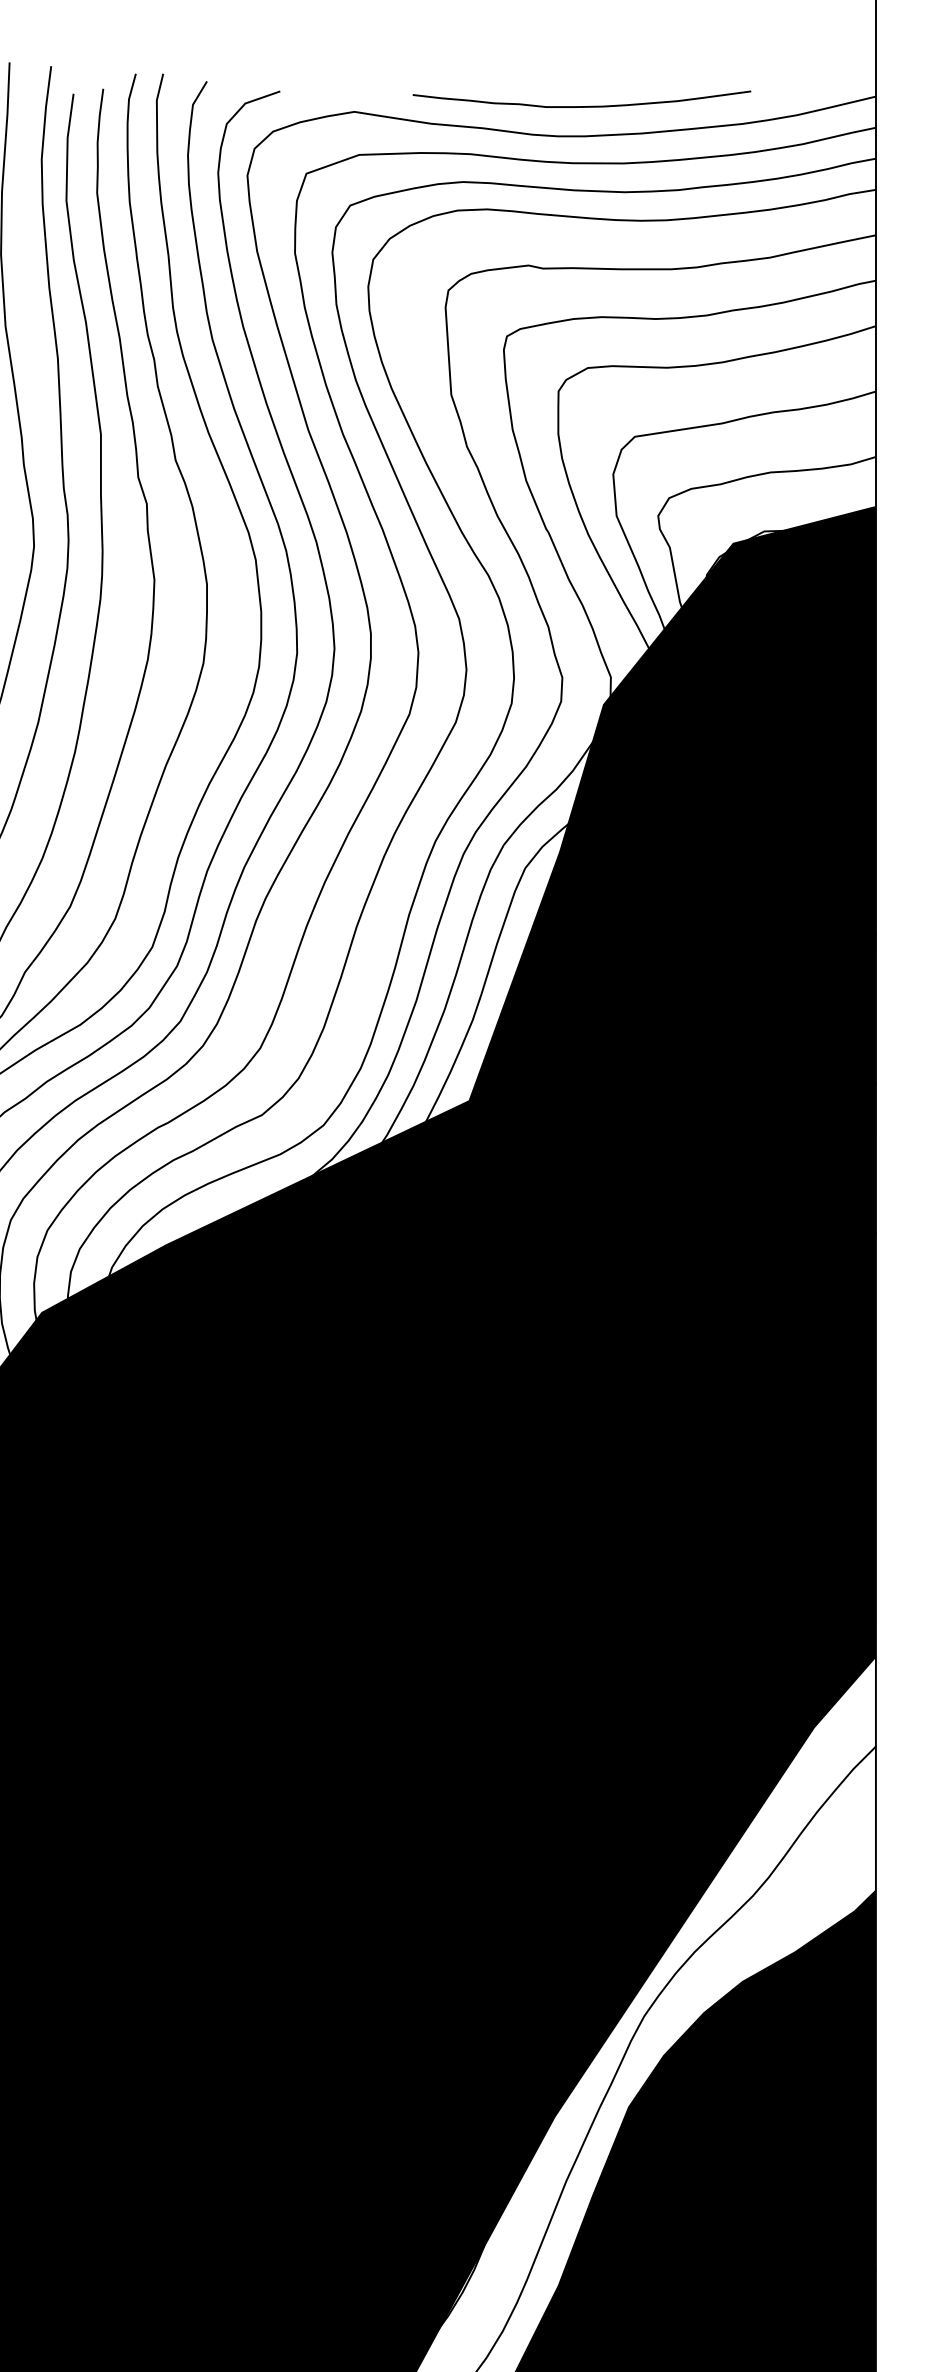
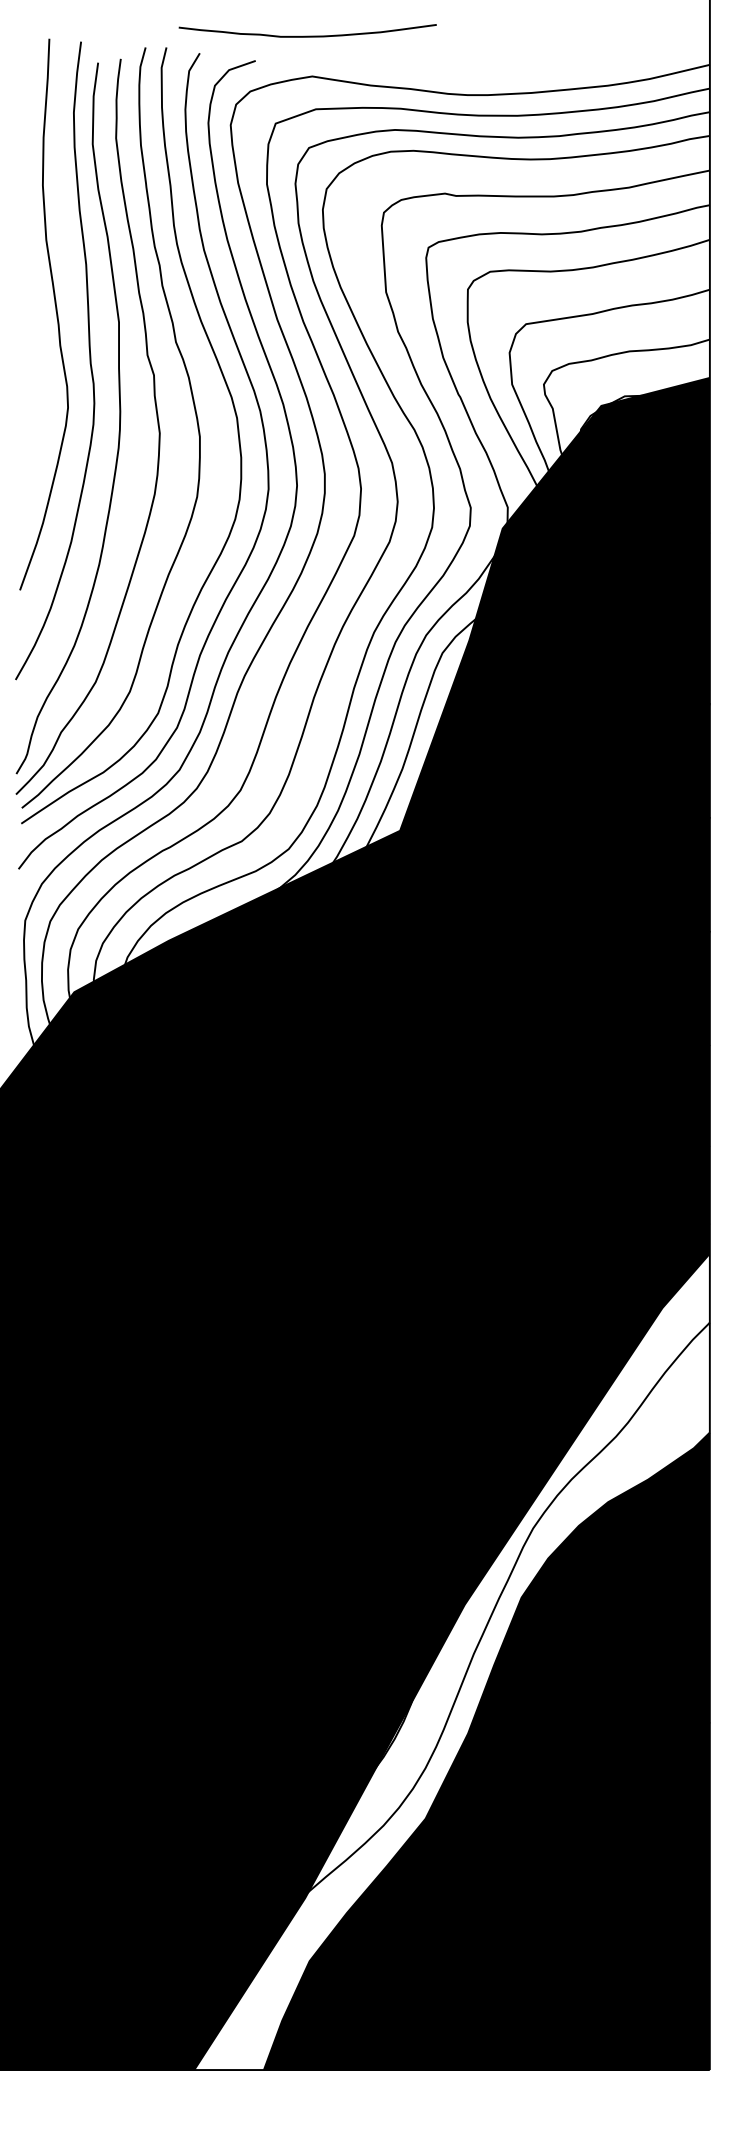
curve: (581, 105) -> (307, 35), moved

